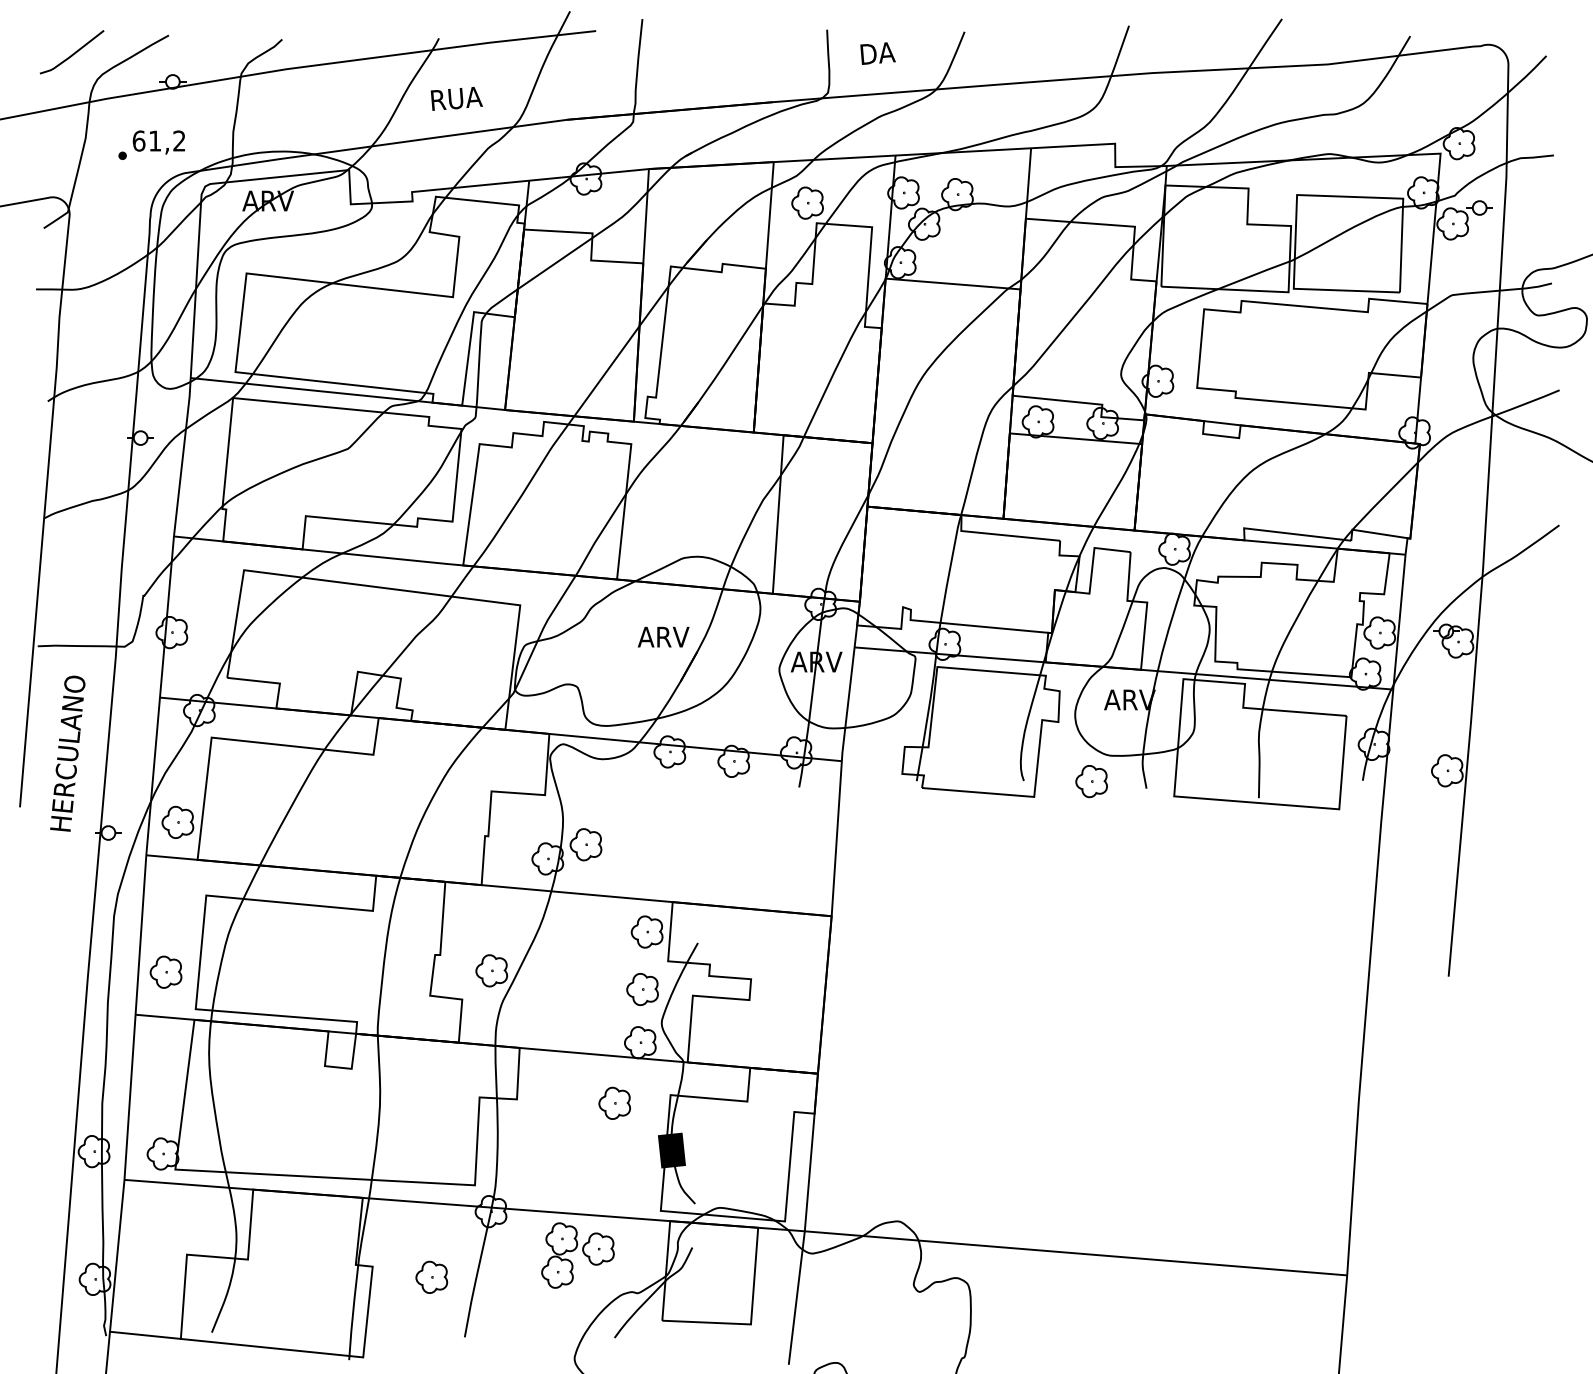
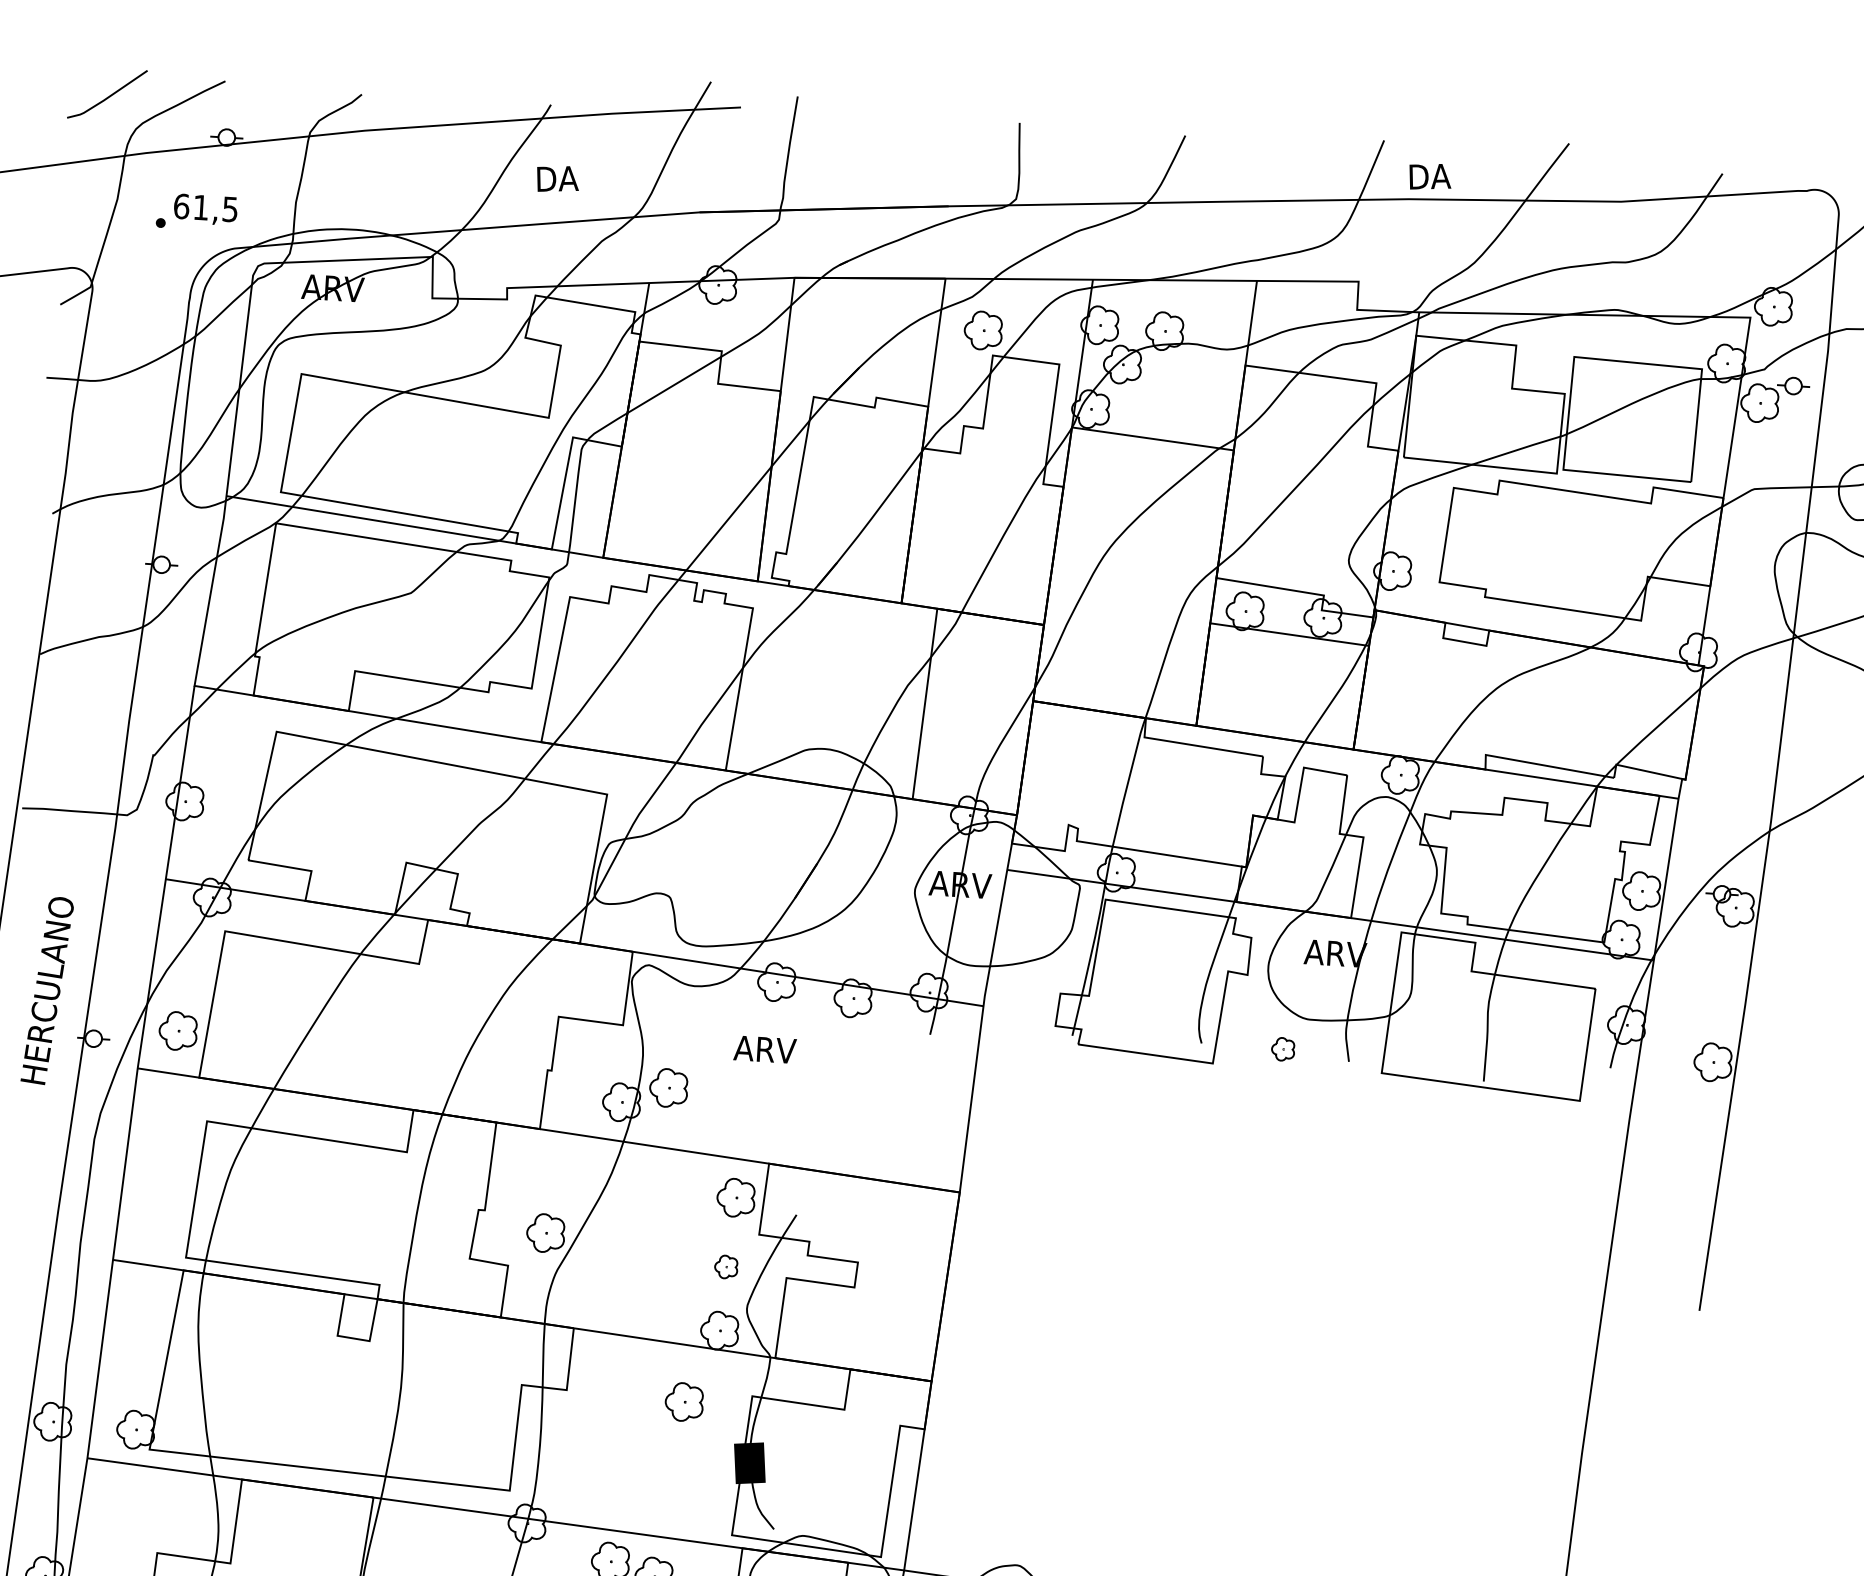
text: (877, 53) -> (1429, 176), moved
text: (458, 98) -> (570, 178), RUA -> DA
text: (179, 140) -> (230, 208), 61,2 -> 61,5
text: (663, 636) -> (764, 1048), moved
text: (67, 753) -> (47, 990), moved
part: (1091, 781) -> (1283, 1049), size x0.6
part: (165, 971) -> (152, 1209), removed
part: (642, 989) -> (726, 1266), size x0.6

